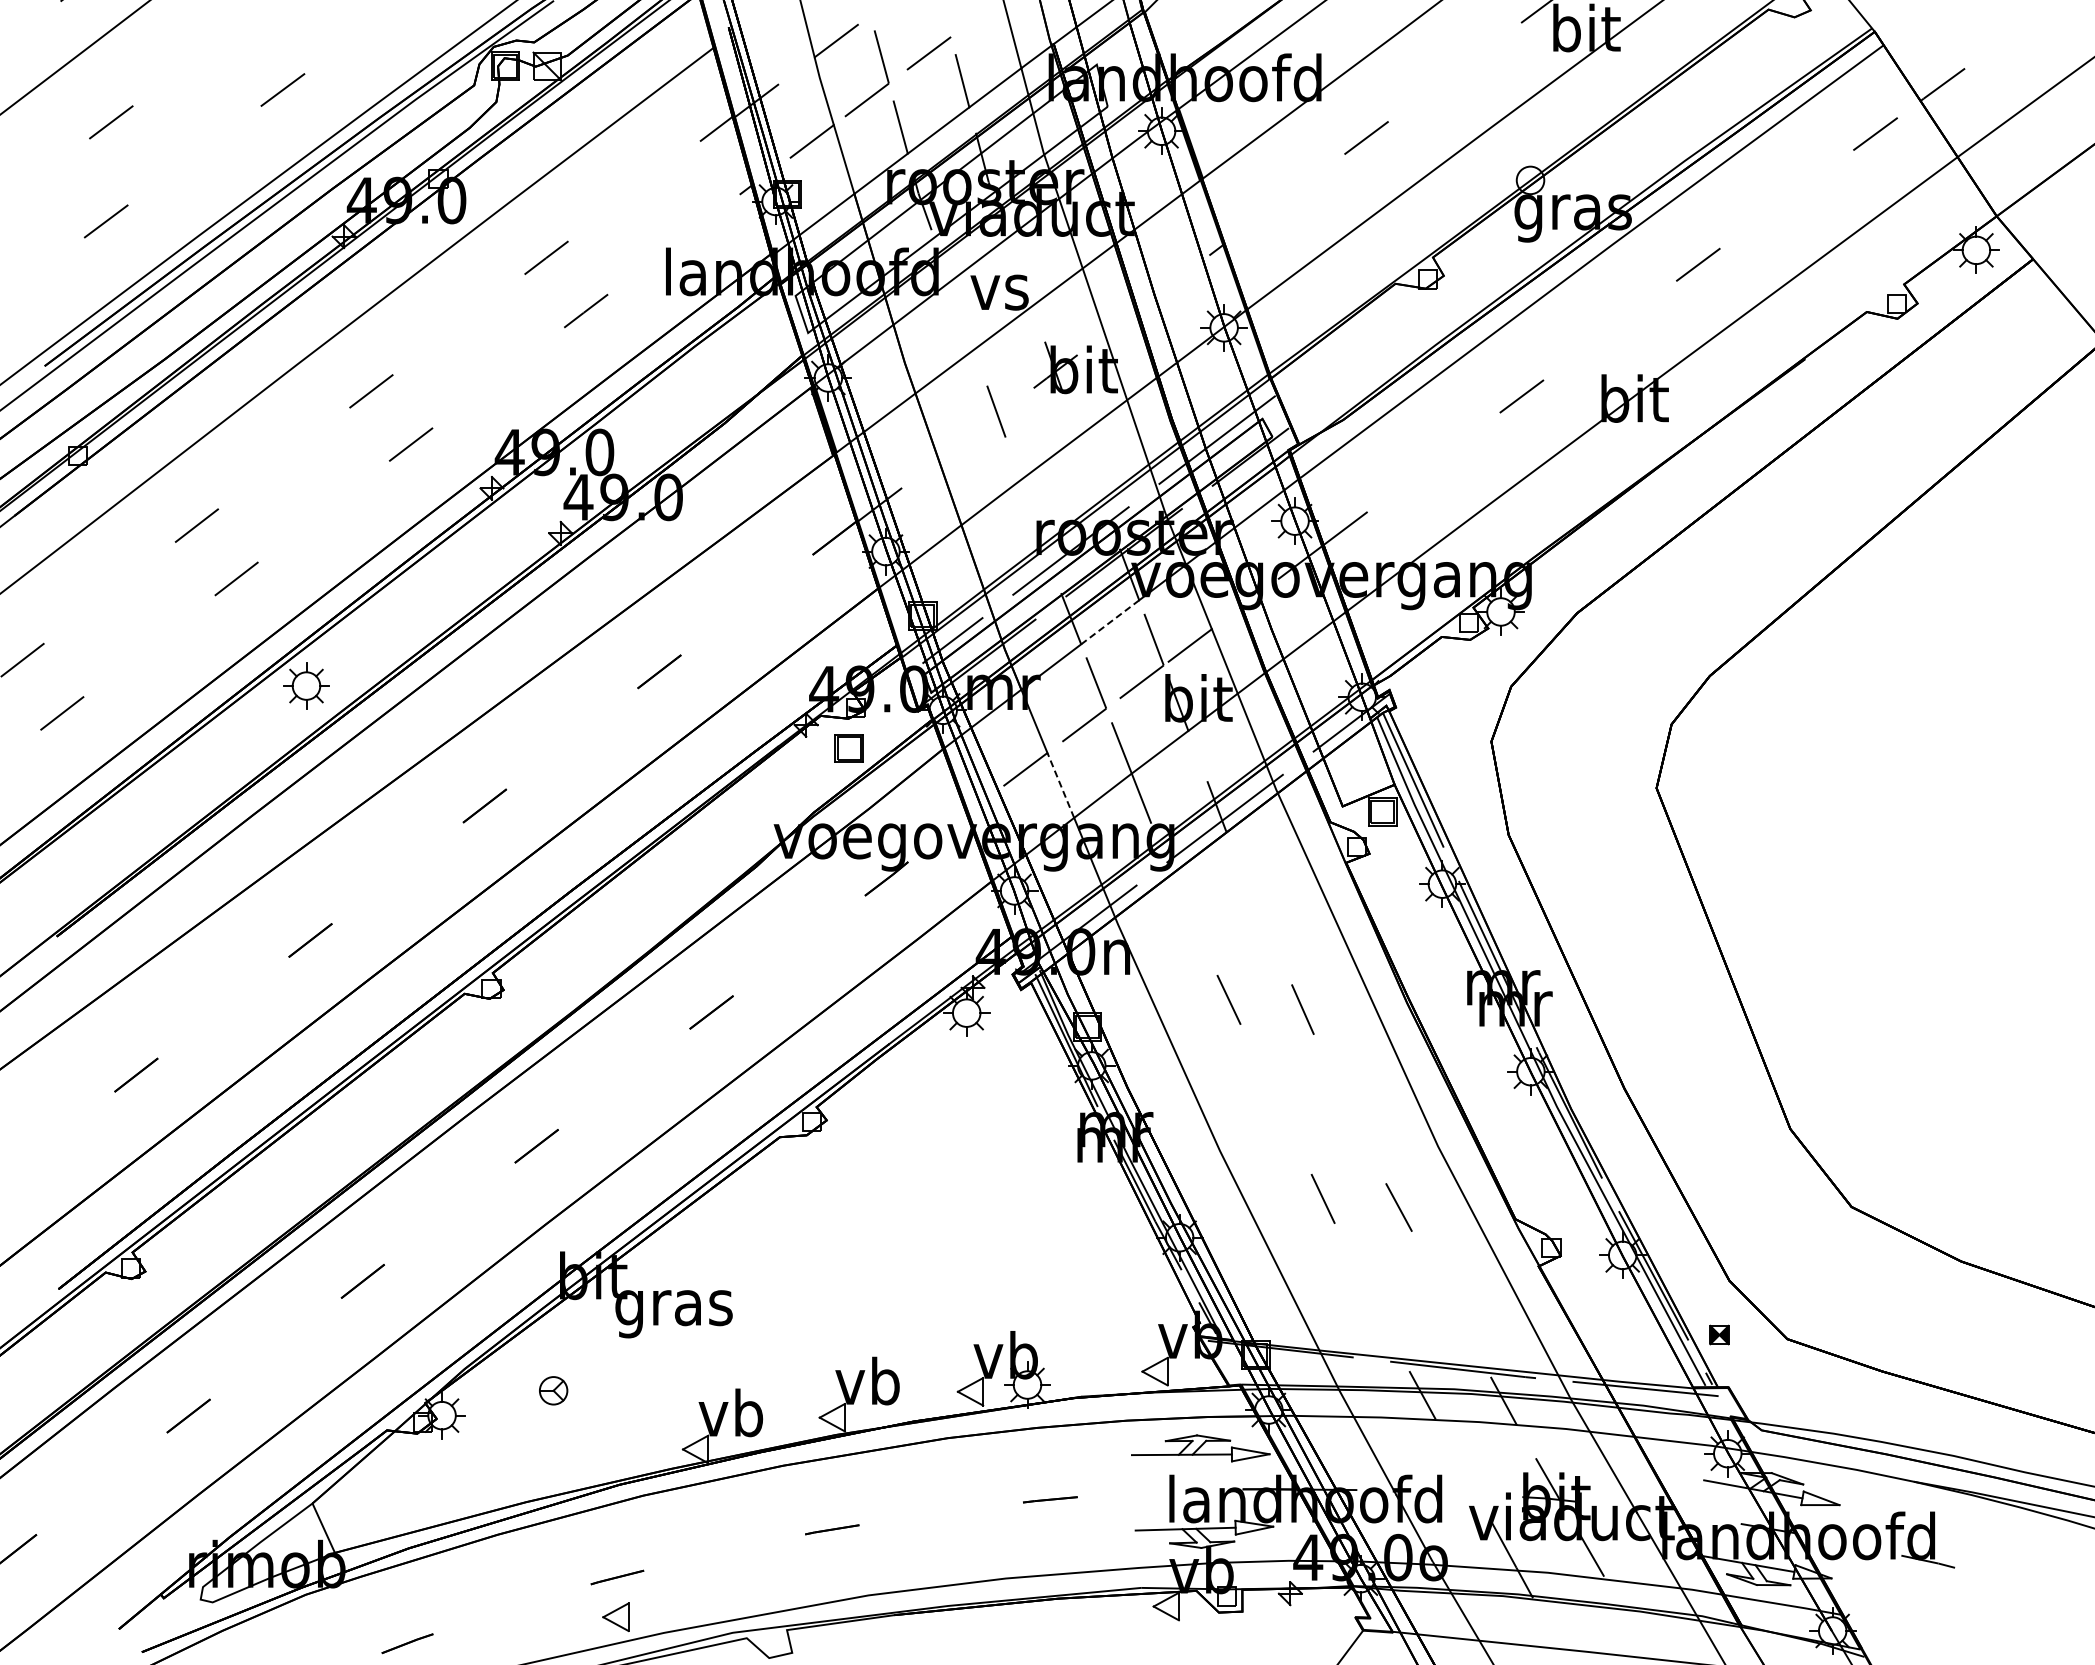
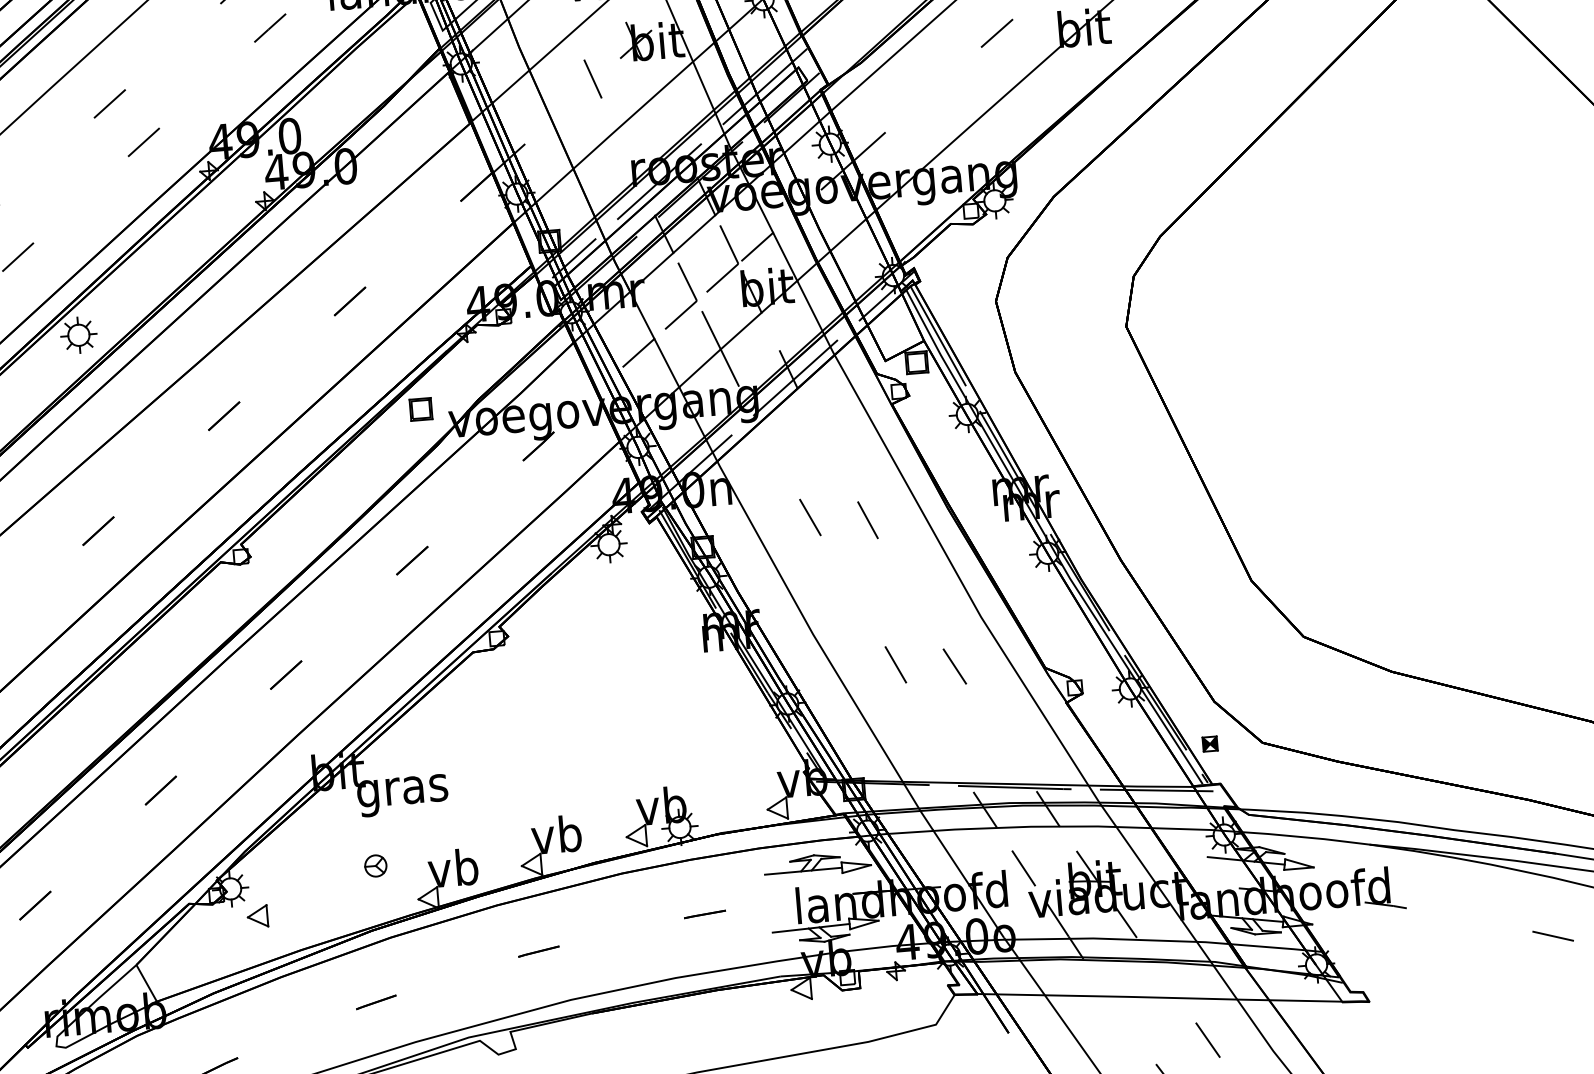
line: (1109, 622) -> (693, 234), dashed -> solid
part: (848, 748) -> (420, 409), moved
line: (1060, 785) -> (666, 363), dashed -> solid
part: (553, 1390) -> (375, 865), moved
line: (1465, 1474) -> (1023, 868), added
part: (615, 1616) -> (257, 916), moved

